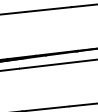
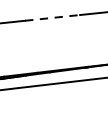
line: (48, 9) -> (52, 17), solid -> dashed

